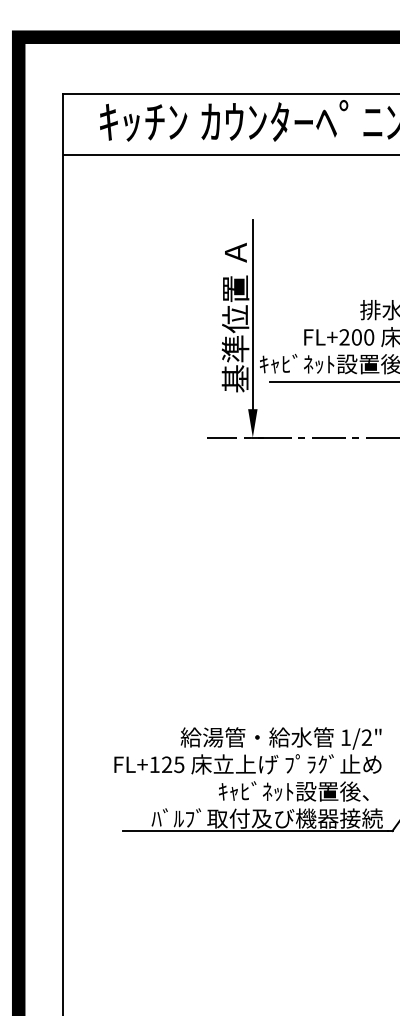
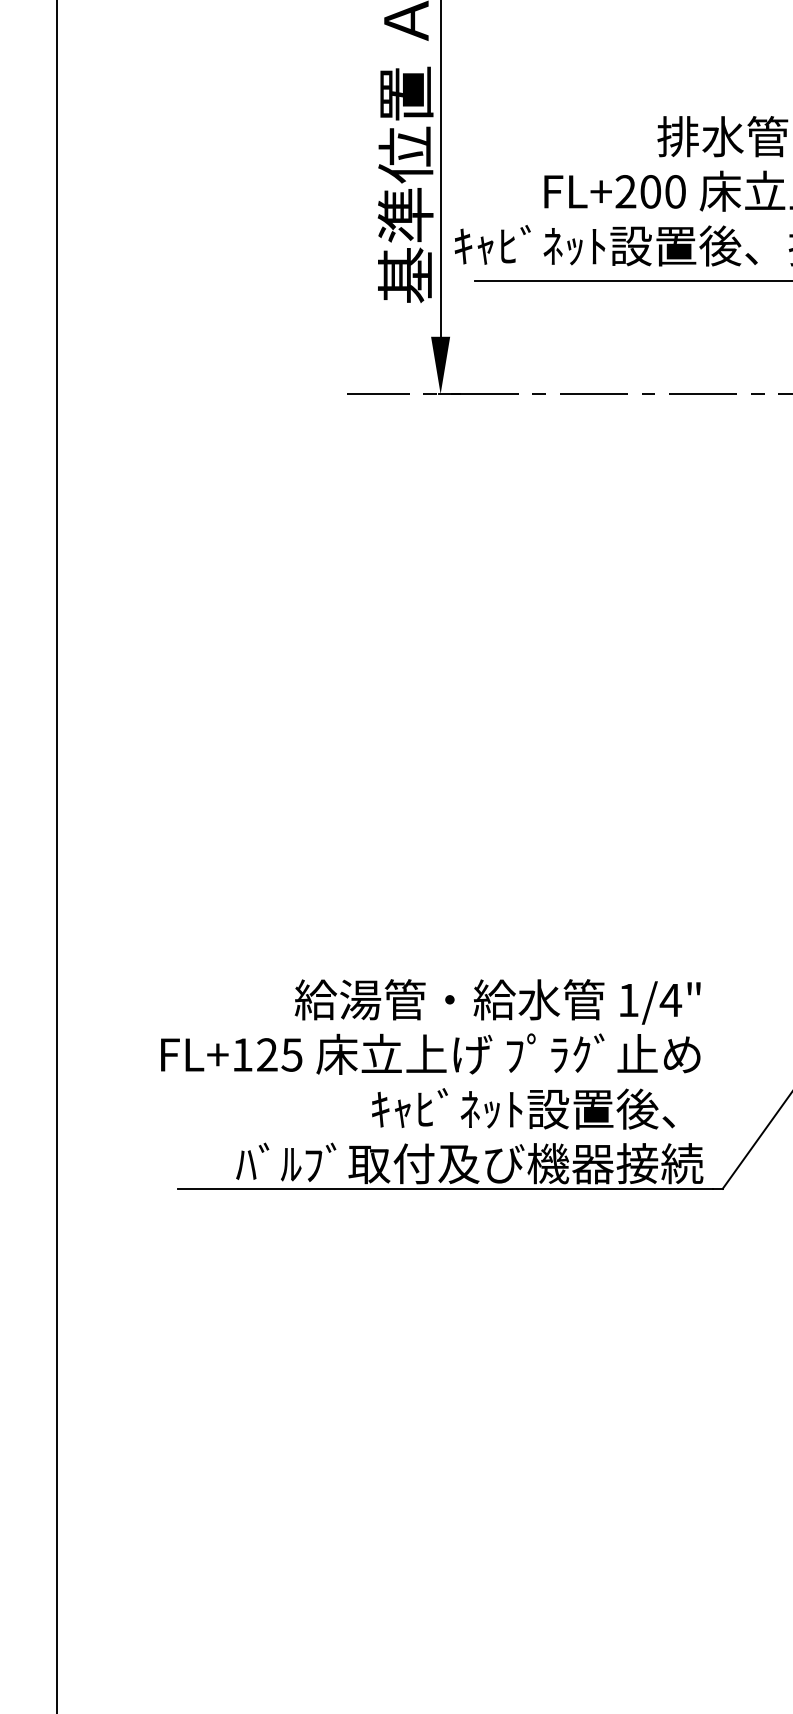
text: (366, 737) -> (670, 999), 1/2" -> 1/4"

